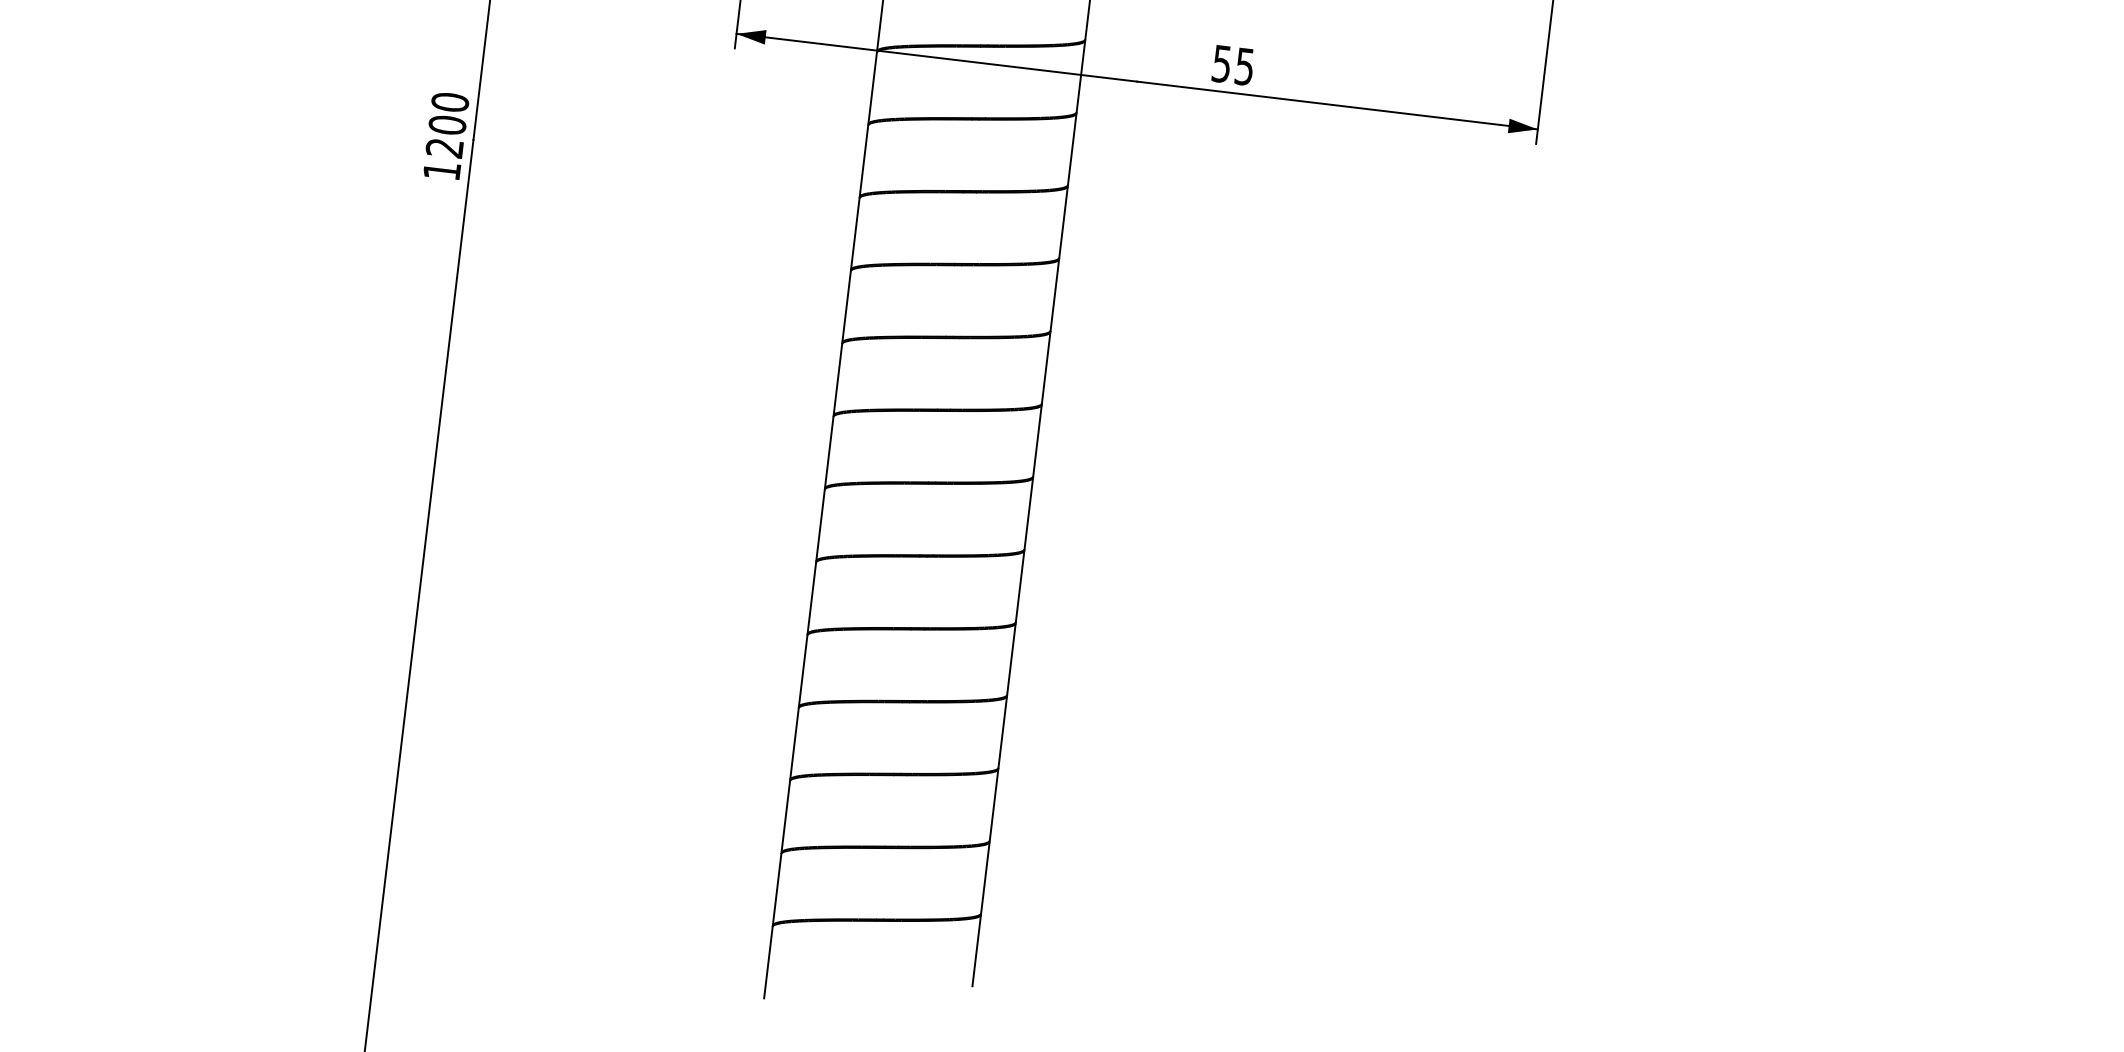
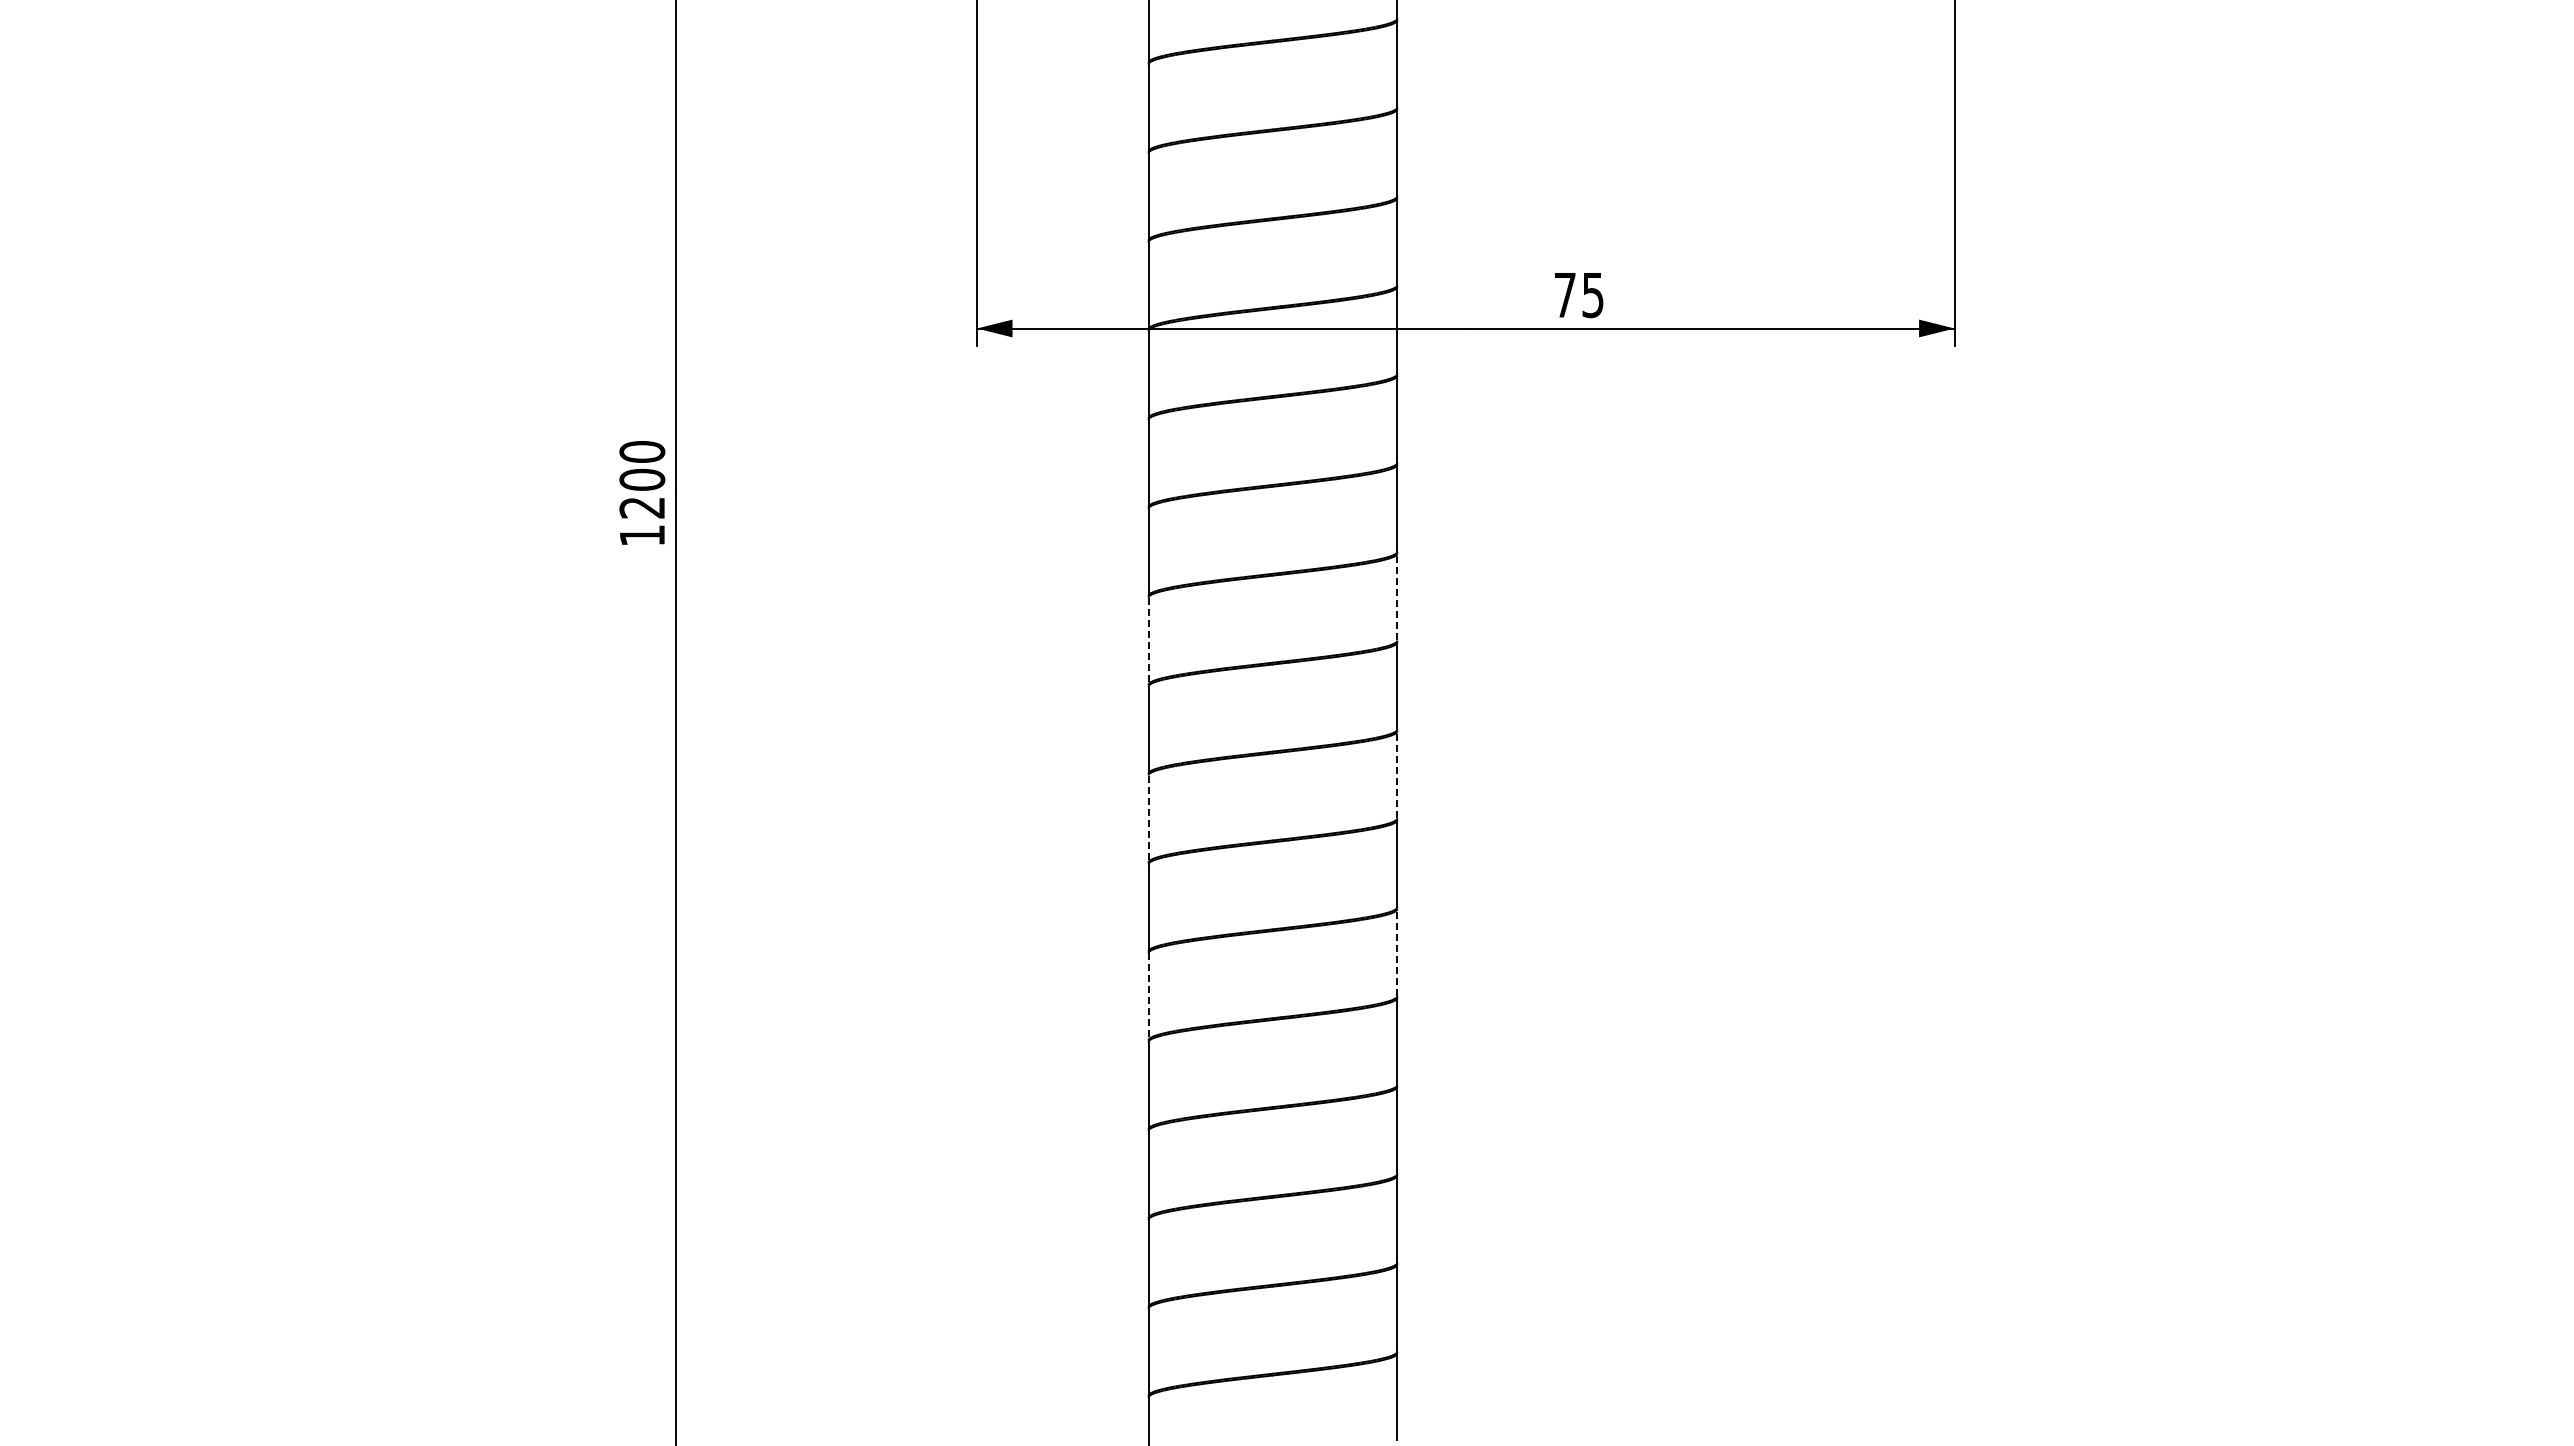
text: (1221, 64) -> (1564, 295), 55 -> 75
line: (1055, 294) -> (1397, 596), solid -> dashed
line: (846, 307) -> (1148, 641), solid -> dashed
line: (1037, 440) -> (1397, 774), solid -> dashed
line: (829, 453) -> (1148, 819), solid -> dashed
line: (1020, 586) -> (1397, 952), solid -> dashed
line: (811, 598) -> (1148, 996), solid -> dashed

